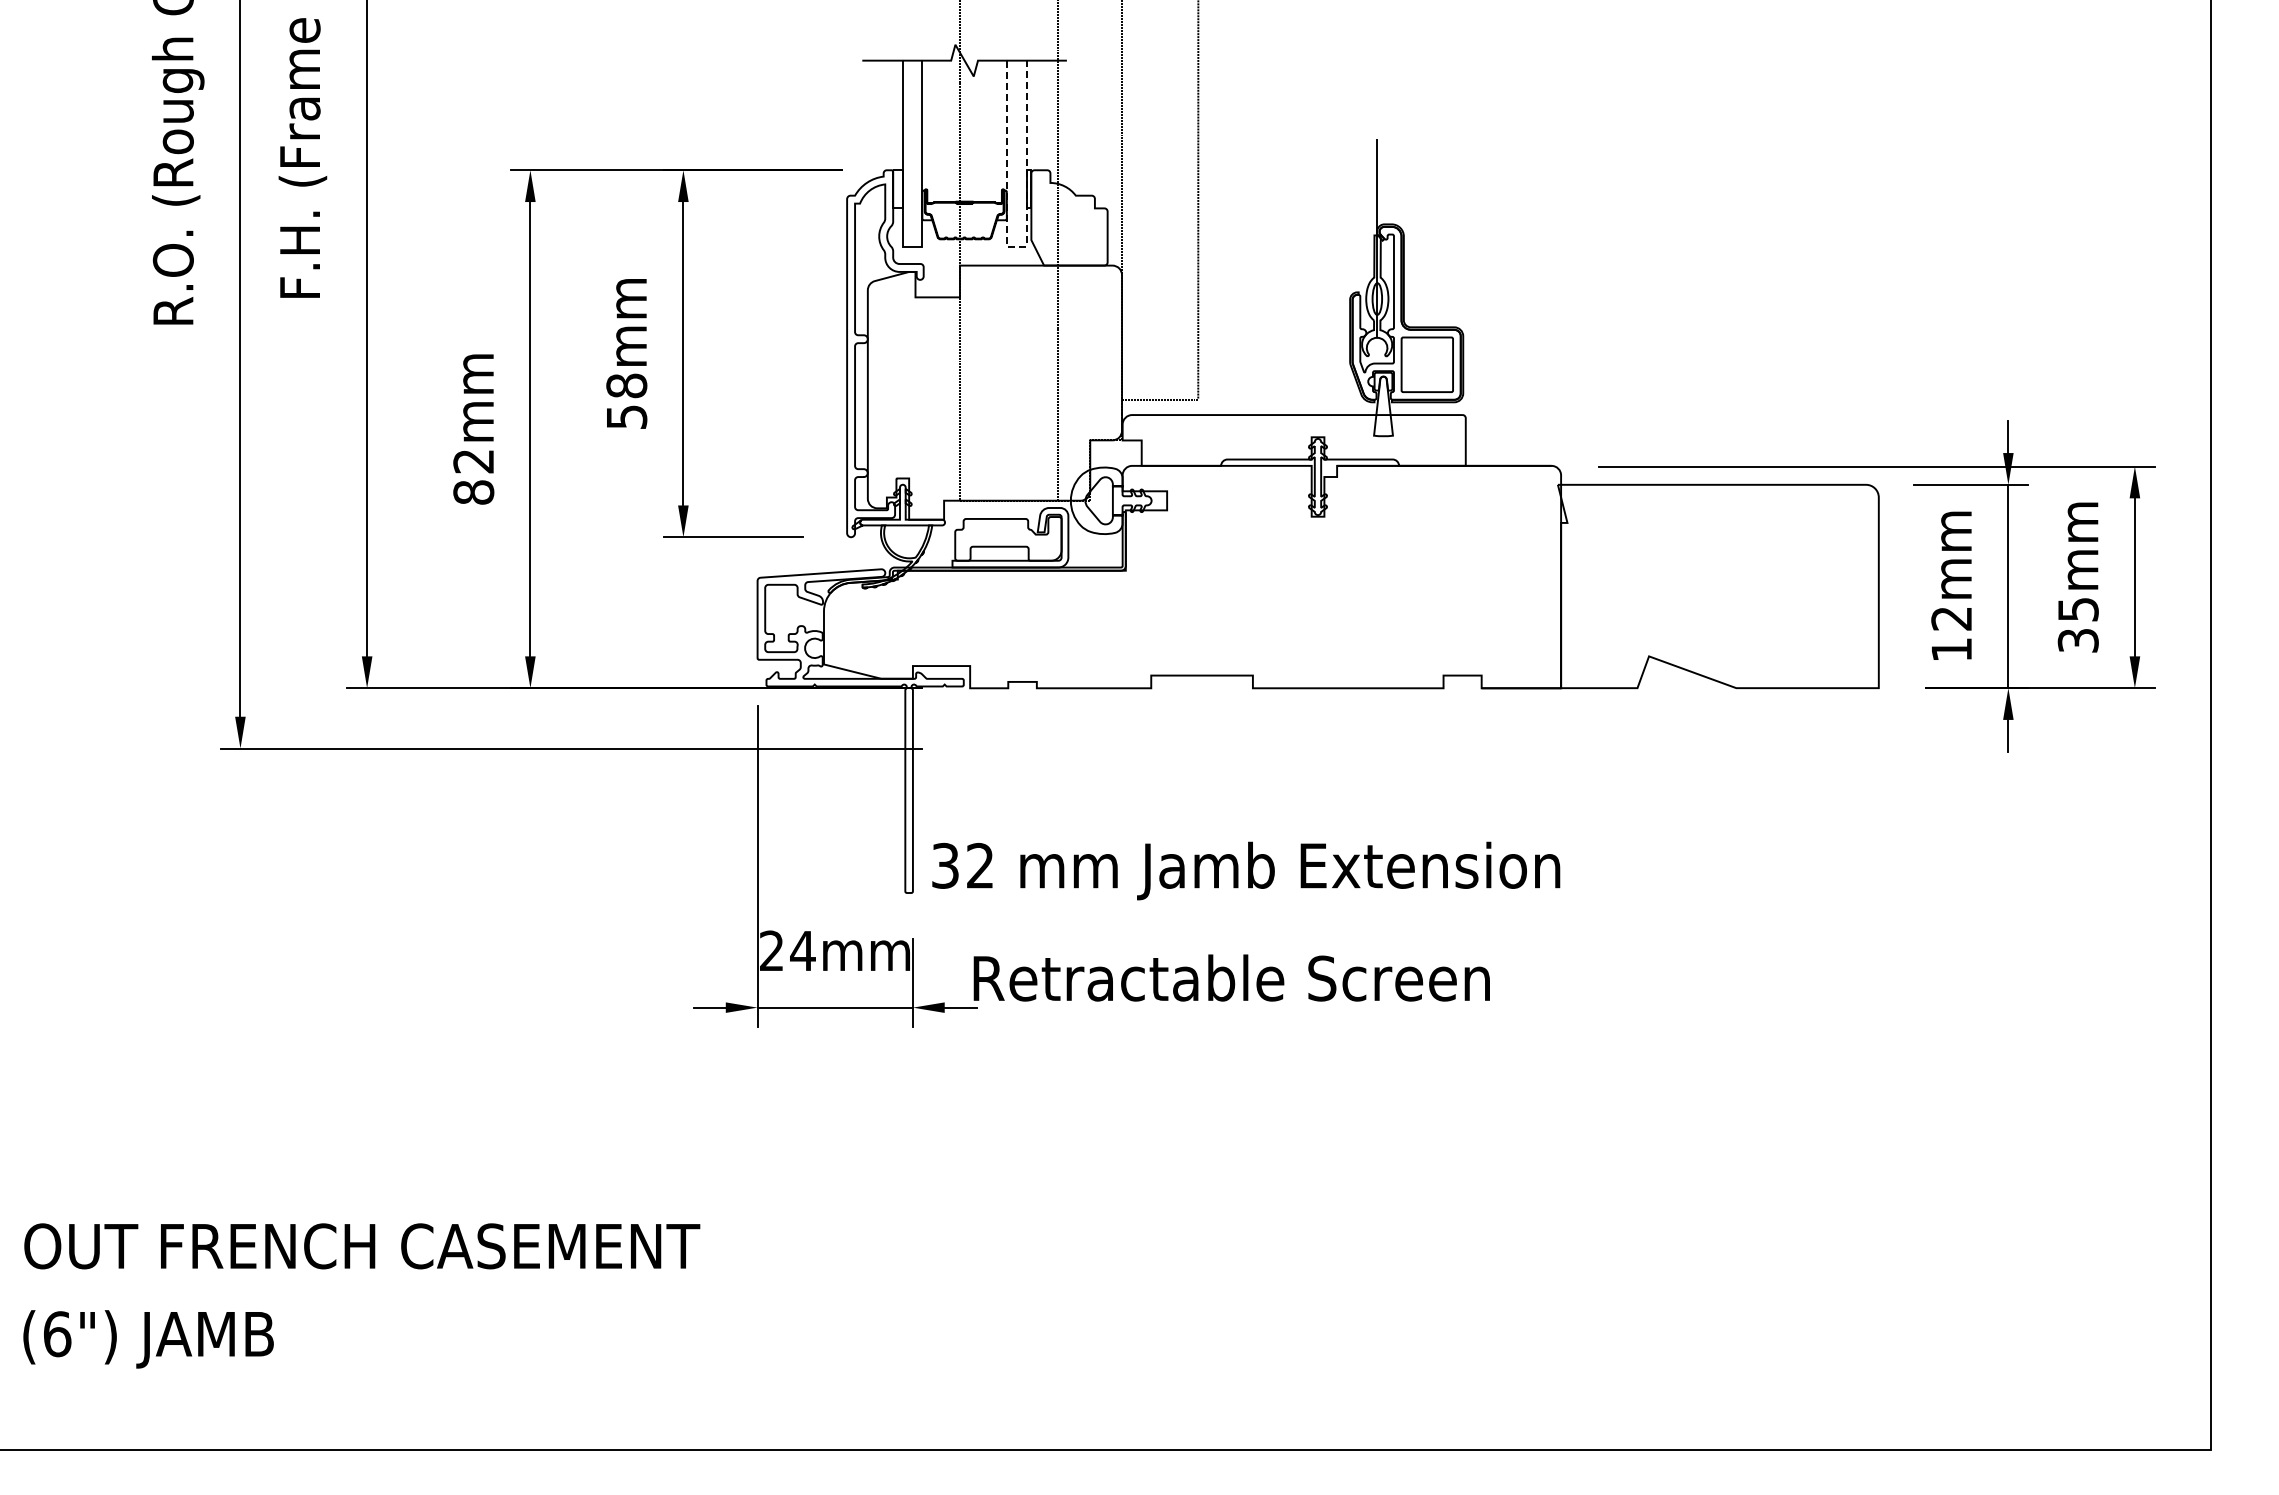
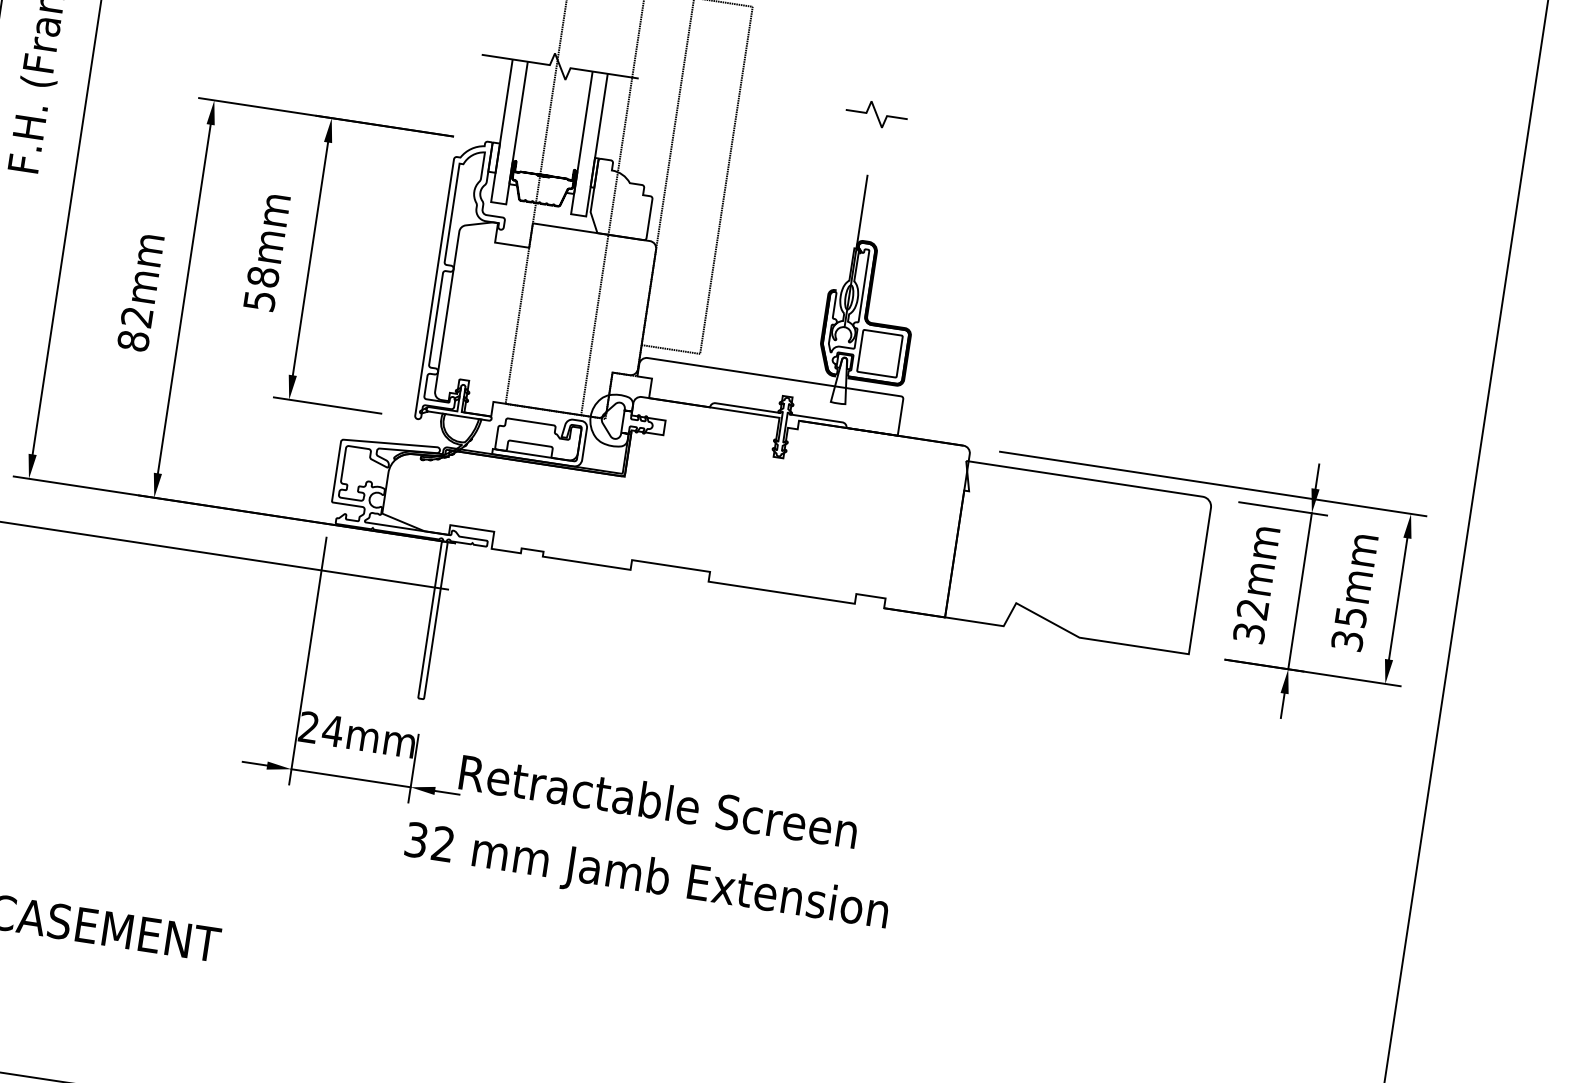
curve: (1376, 60) -> (876, 114), added
line: (1016, 246) -> (578, 215), dashed -> solid
text: (1951, 649) -> (1249, 632), 12mm -> 32mm
text: (1246, 870) -> (646, 878), moved

